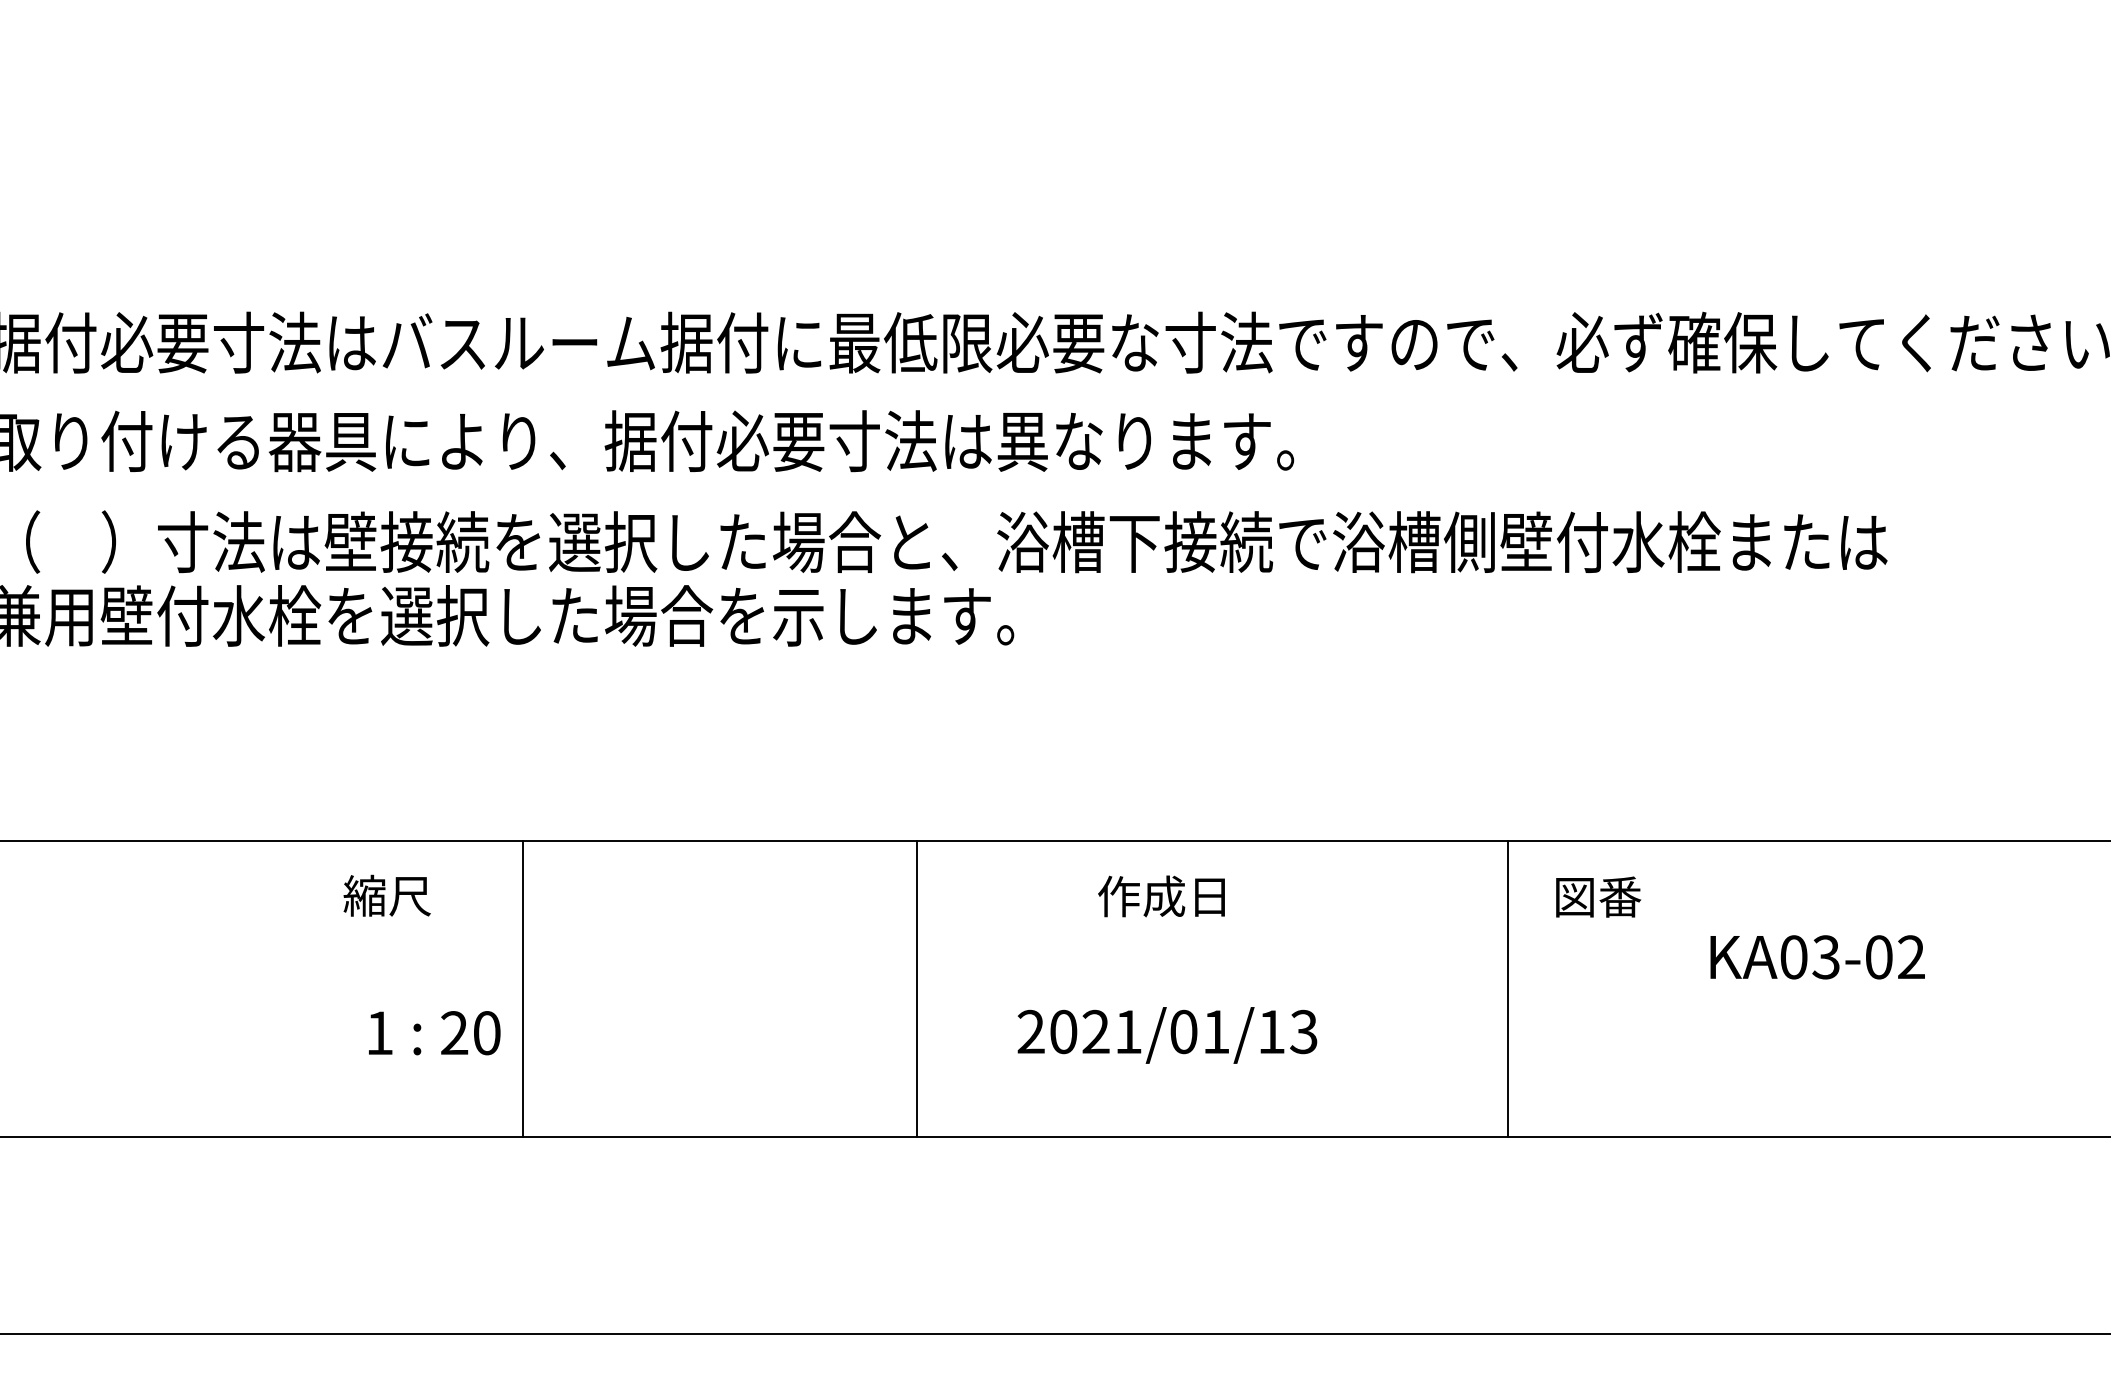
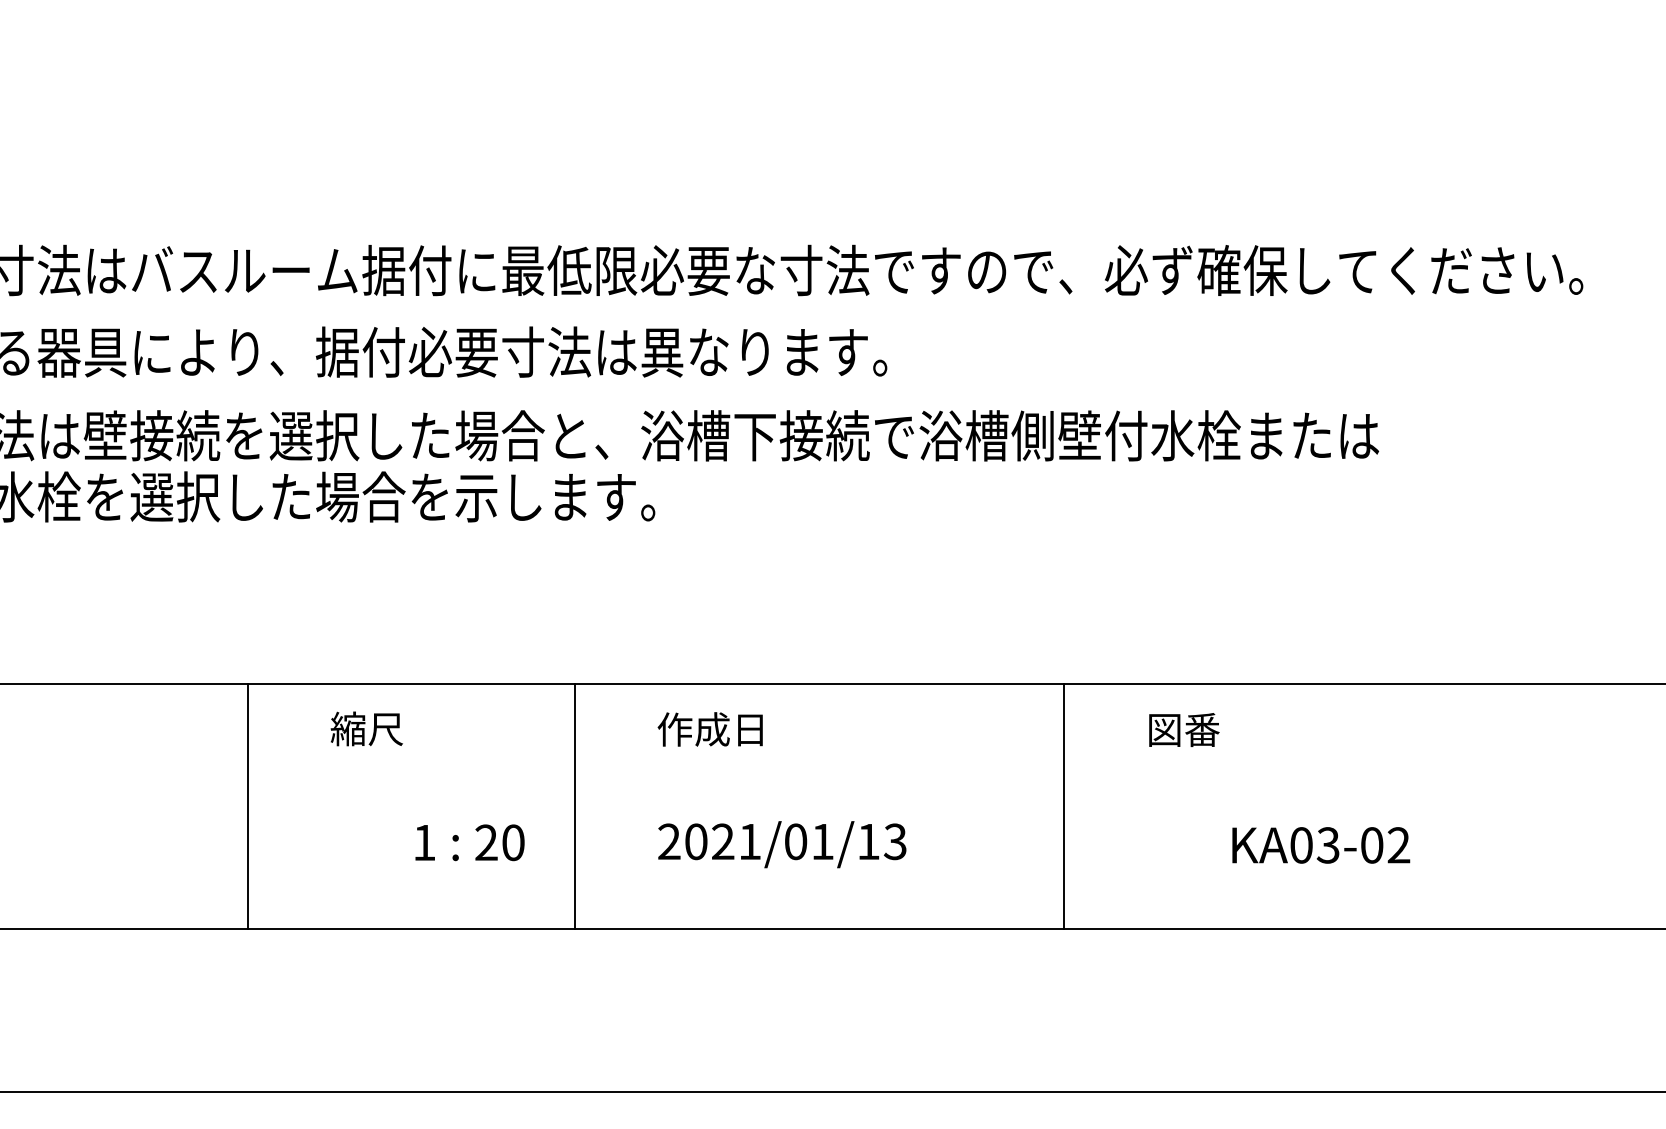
text: (386, 895) -> (366, 728), moved
text: (1161, 896) -> (710, 729), moved
text: (1598, 896) -> (1184, 729), moved
text: (1817, 957) -> (1321, 845), moved
text: (434, 1033) -> (469, 843), moved

